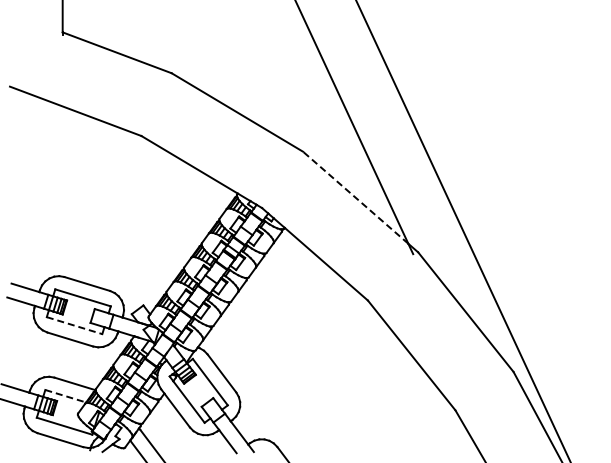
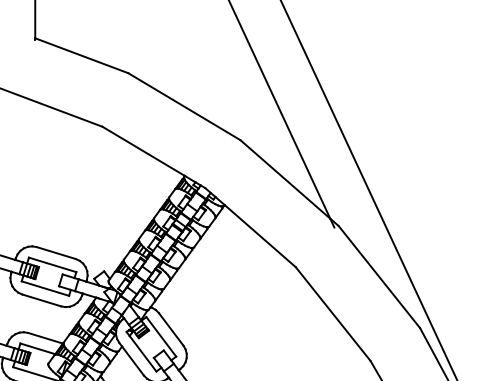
line: (355, 197) -> (285, 179), dashed -> solid
line: (75, 325) -> (46, 288), dashed -> solid
line: (66, 396) -> (38, 349), dashed -> solid

